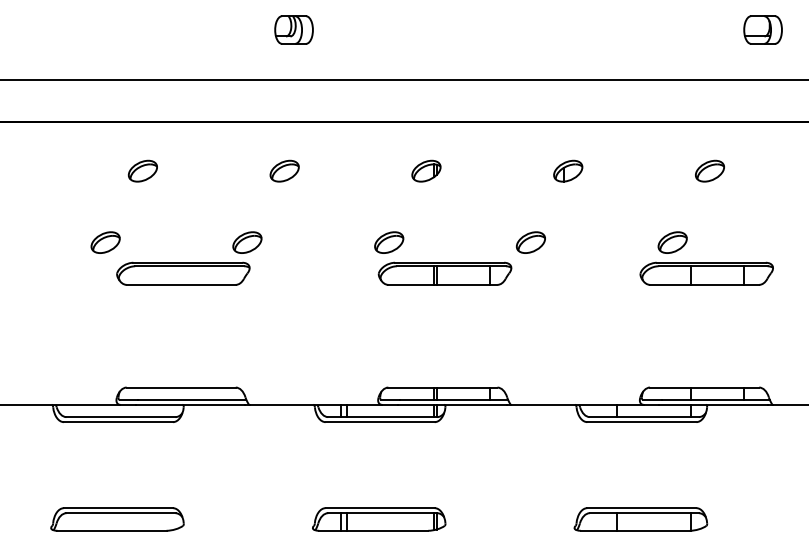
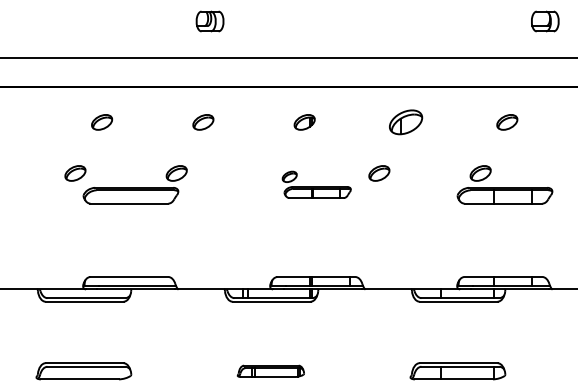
part: (567, 171) -> (405, 122), size x1.6
part: (442, 258) -> (316, 184), size x0.7
part: (378, 519) -> (270, 371), size x0.7

